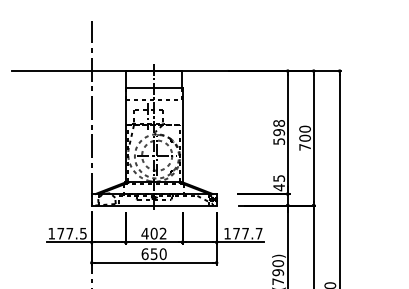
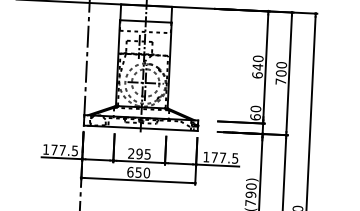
text: (279, 132) -> (258, 67), 598 -> 640
text: (279, 183) -> (256, 113), 45 -> 60
text: (153, 233) -> (138, 153), 402 -> 295
text: (258, 233) -> (234, 158), 177.7 -> 177.5

